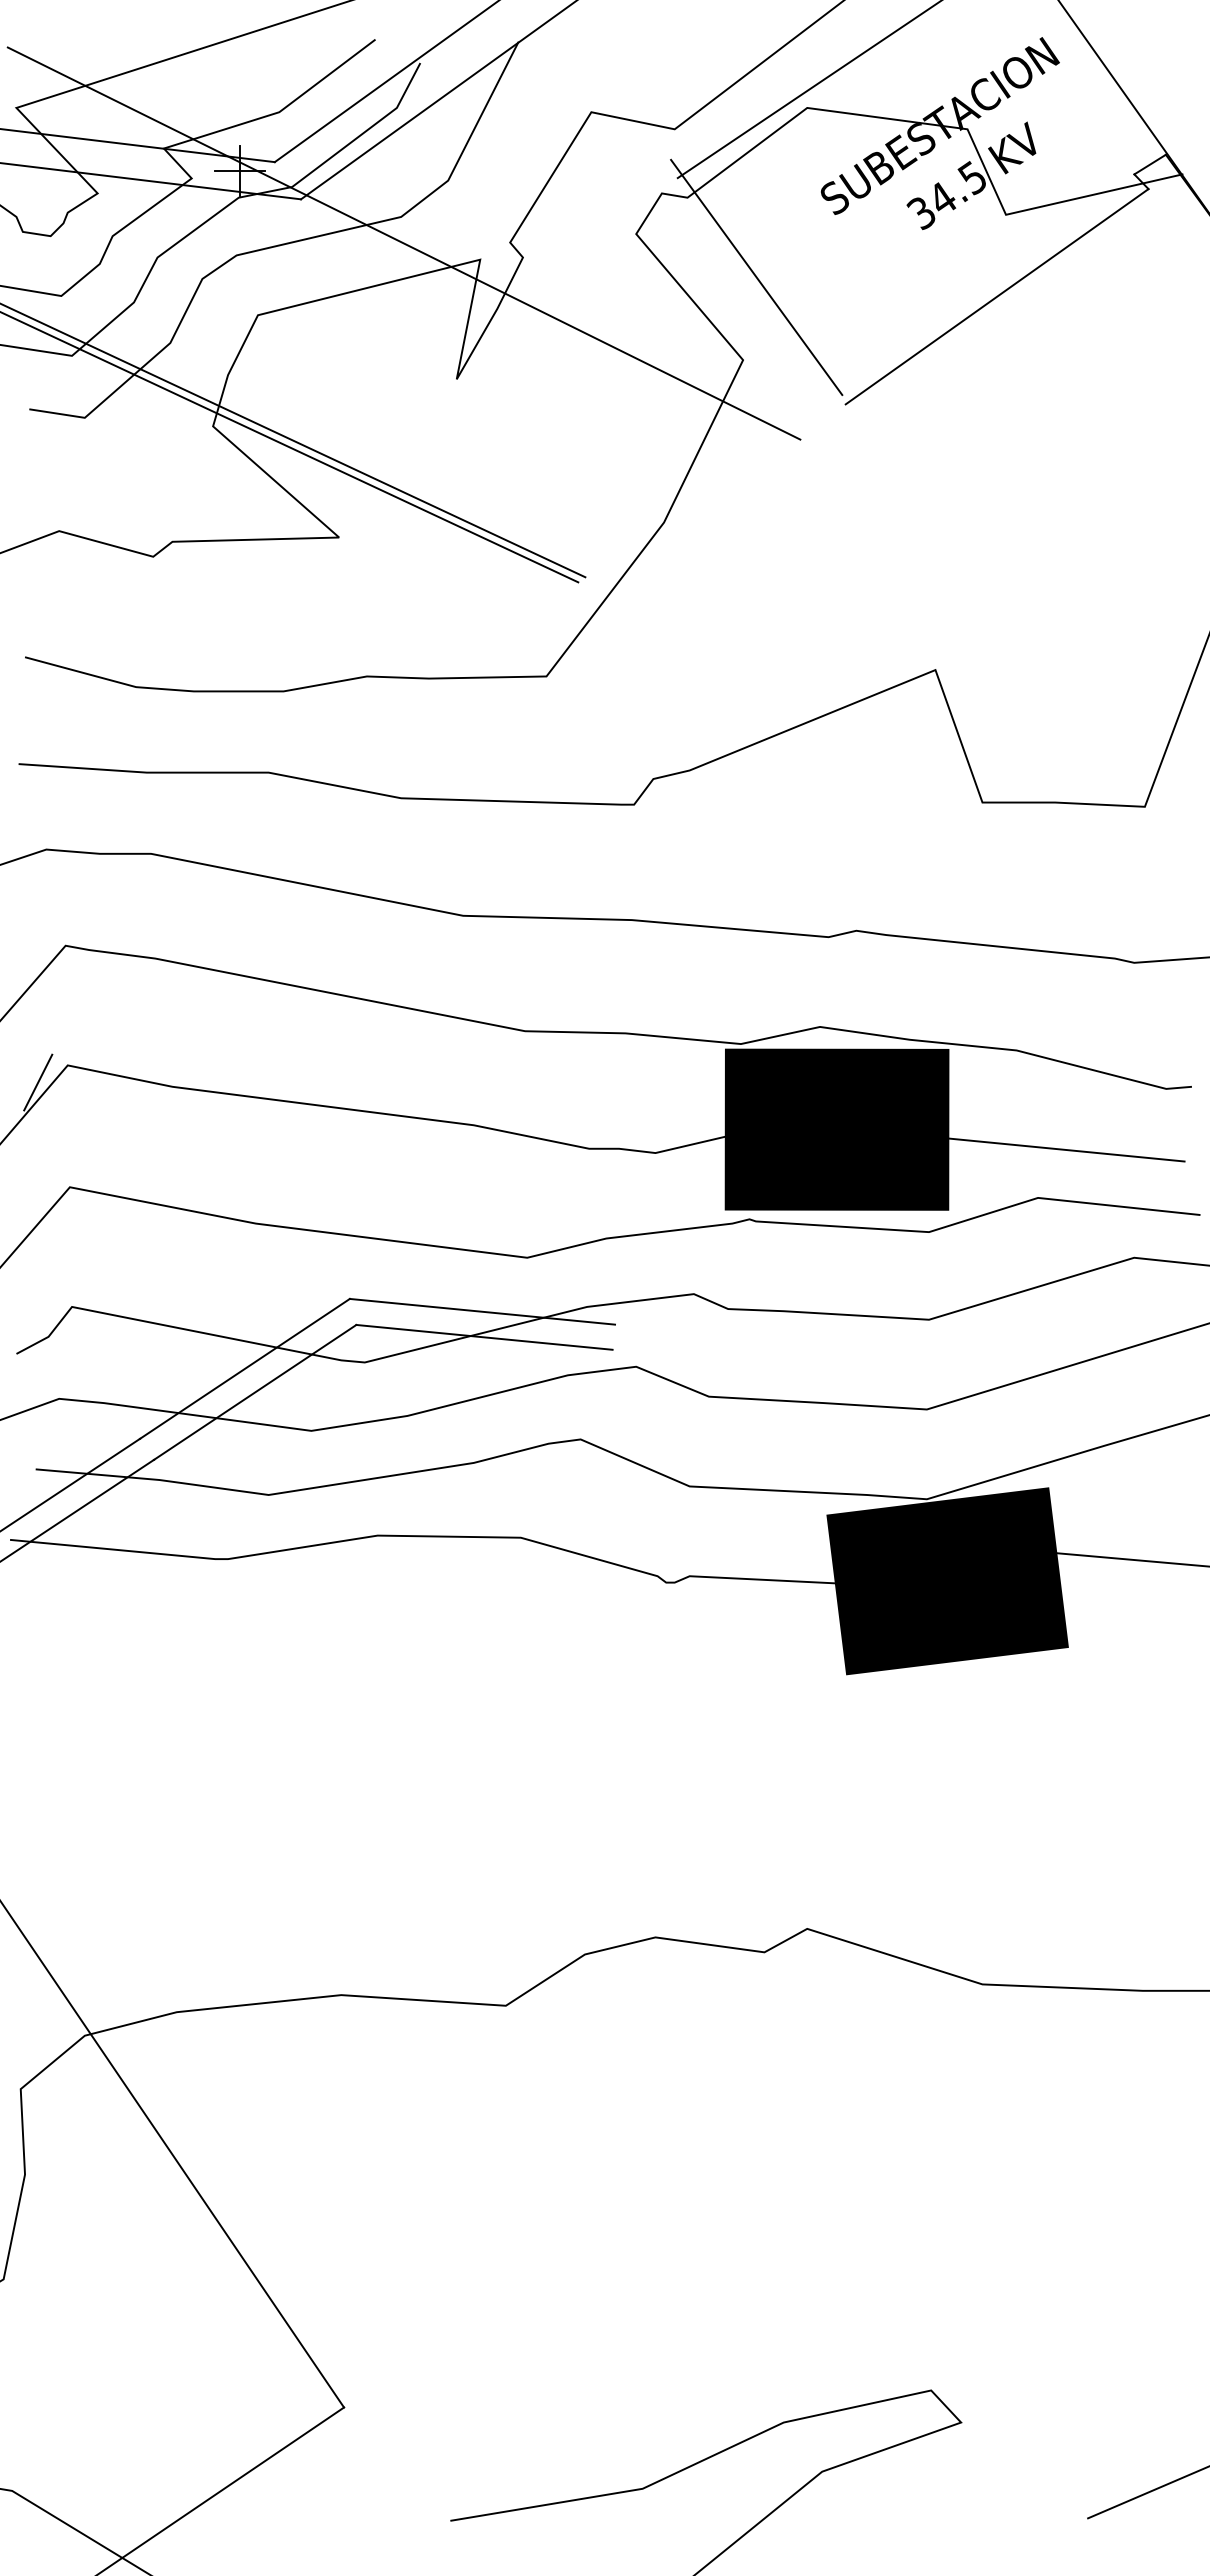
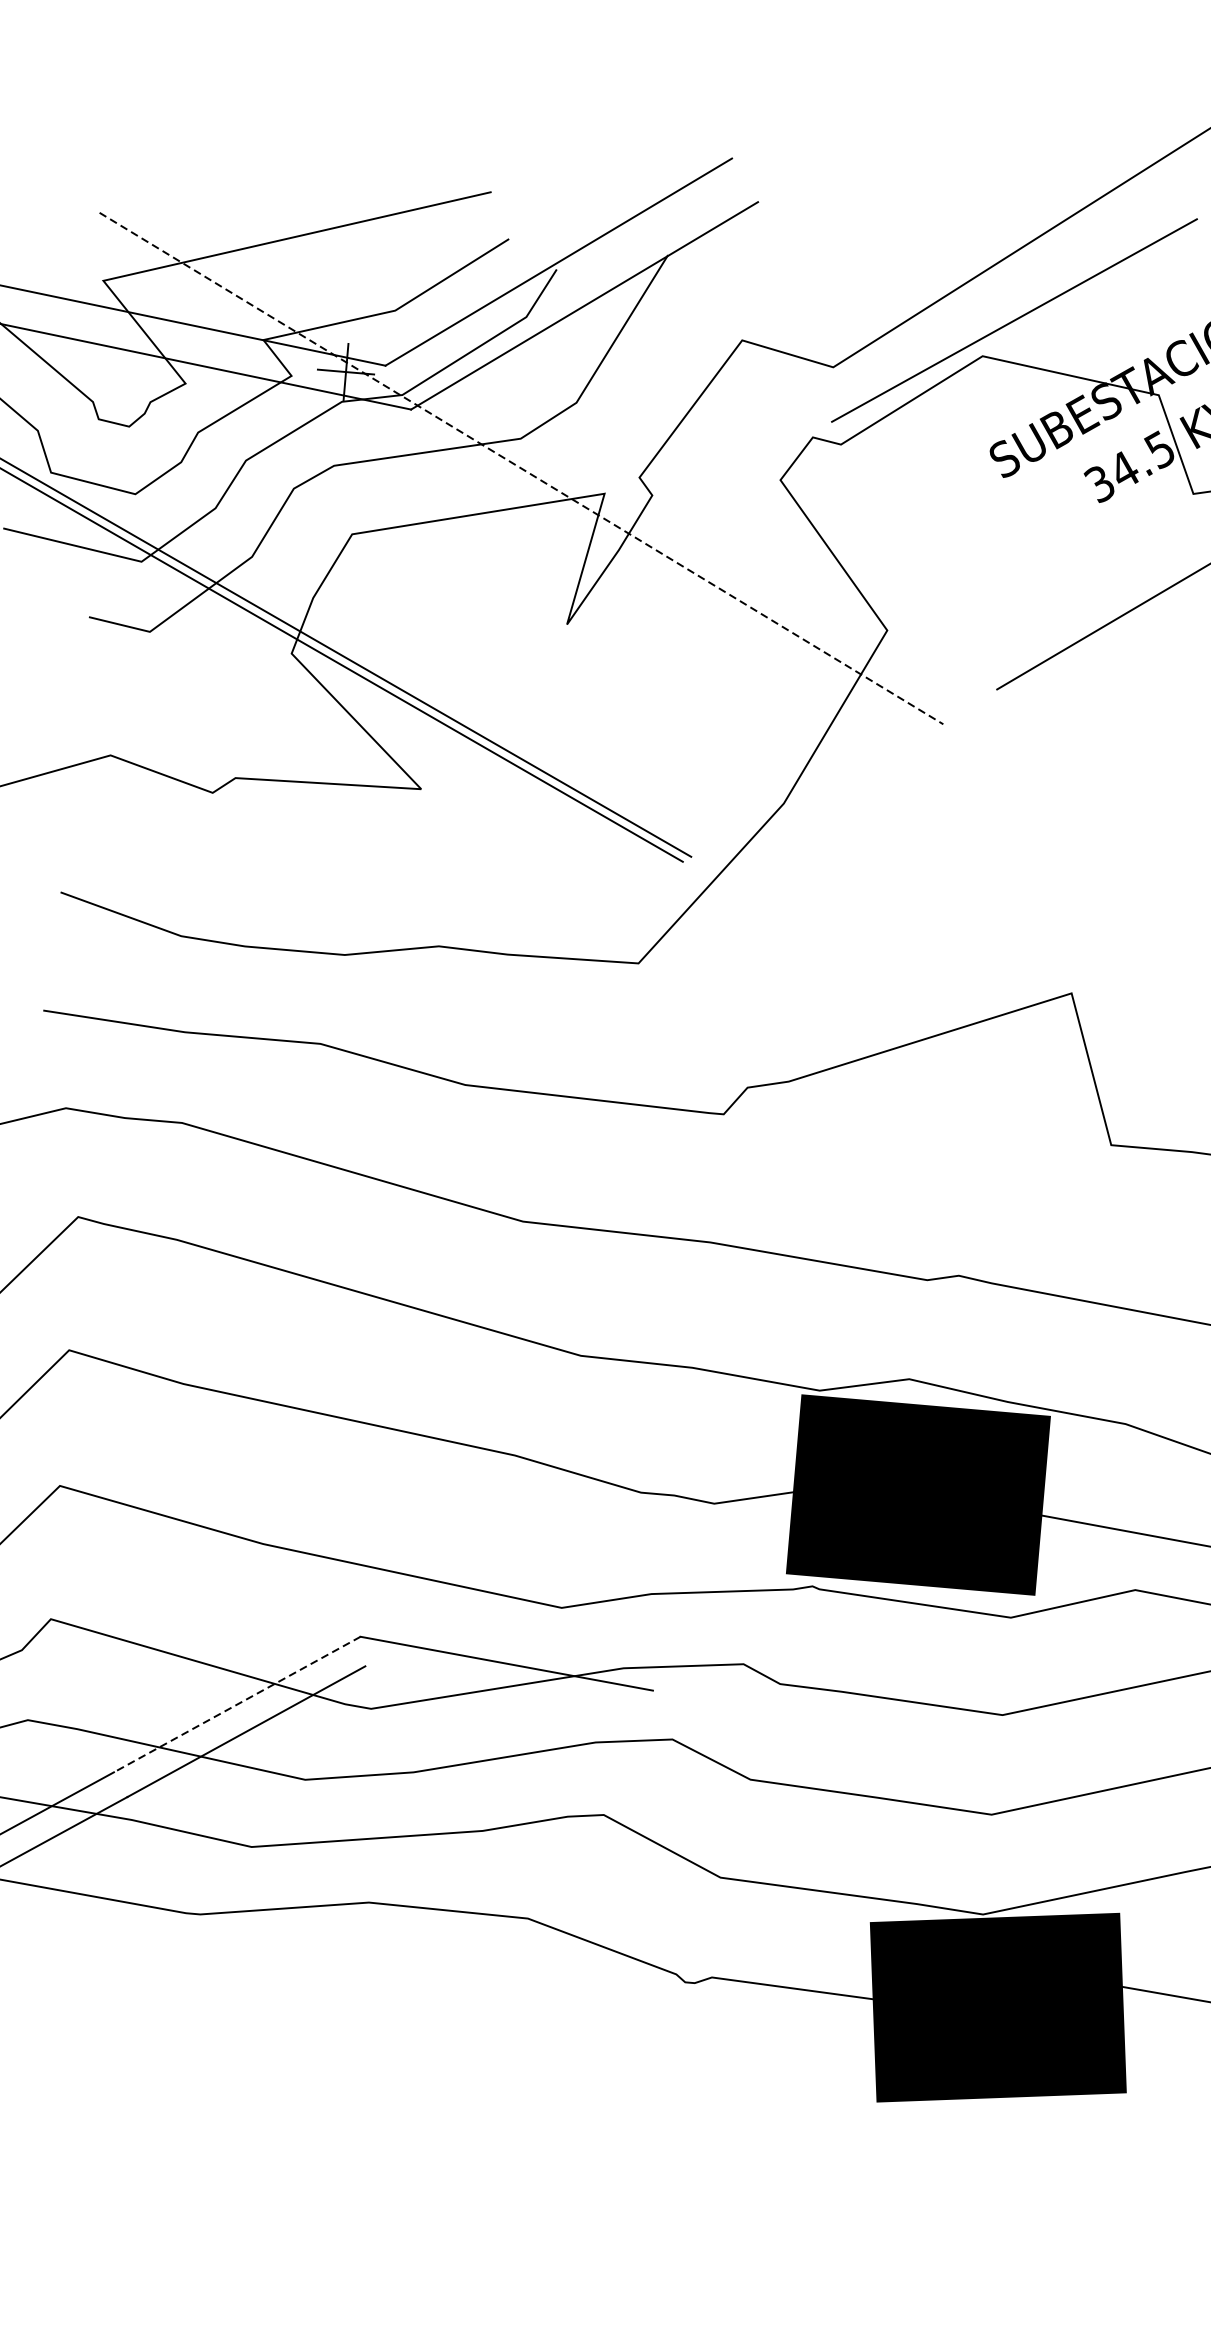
line: (404, 243) -> (521, 468), solid -> dashed
line: (756, 277) -> (910, 539), removed
line: (38, 1082) -> (35, 1366), removed
line: (484, 1336) -> (506, 1691), removed
line: (244, 1369) -> (236, 1705), solid -> dashed

